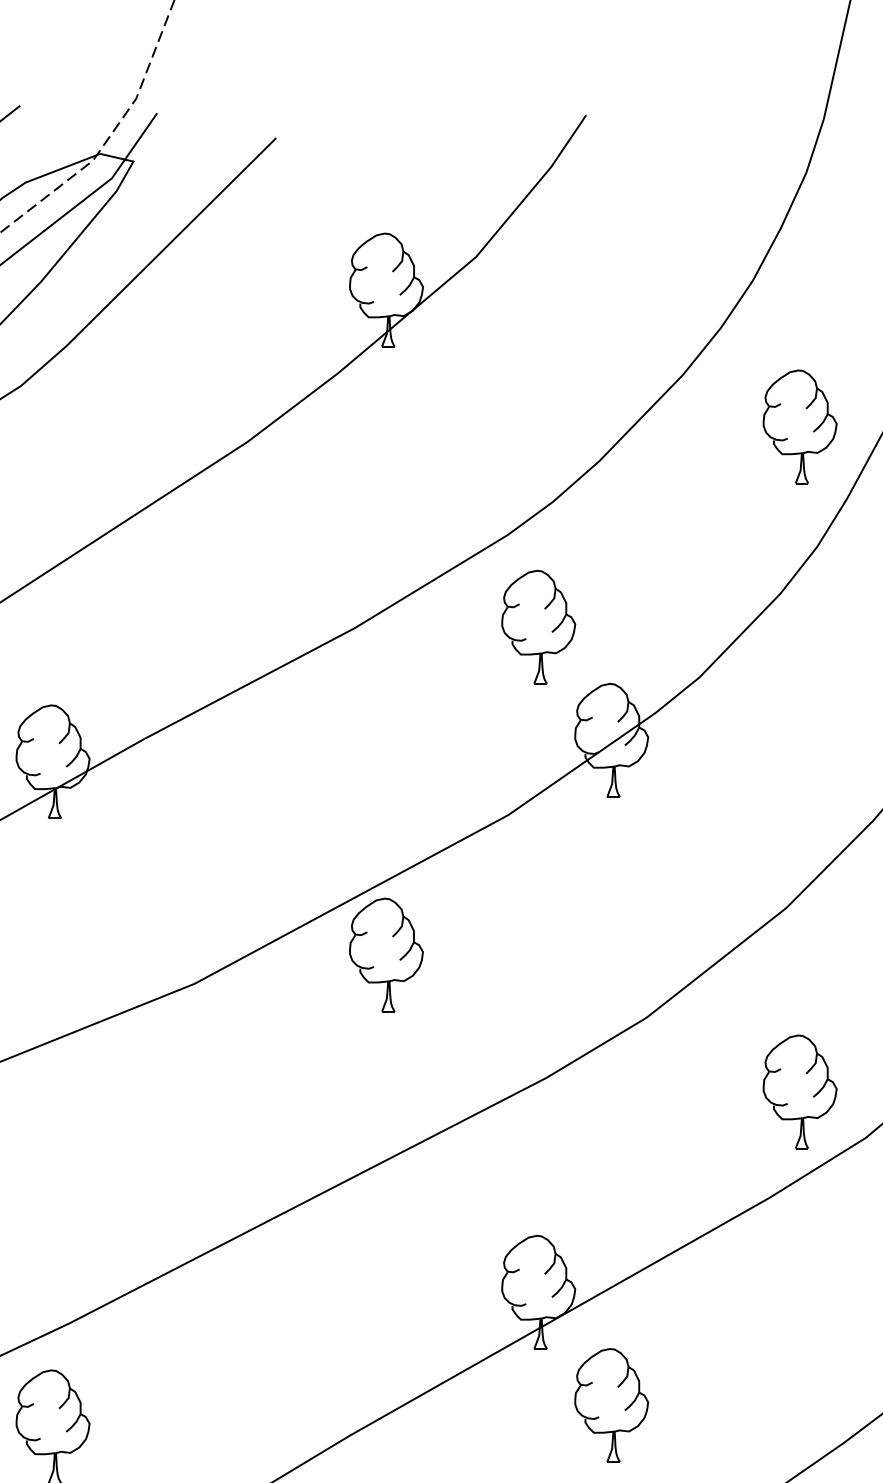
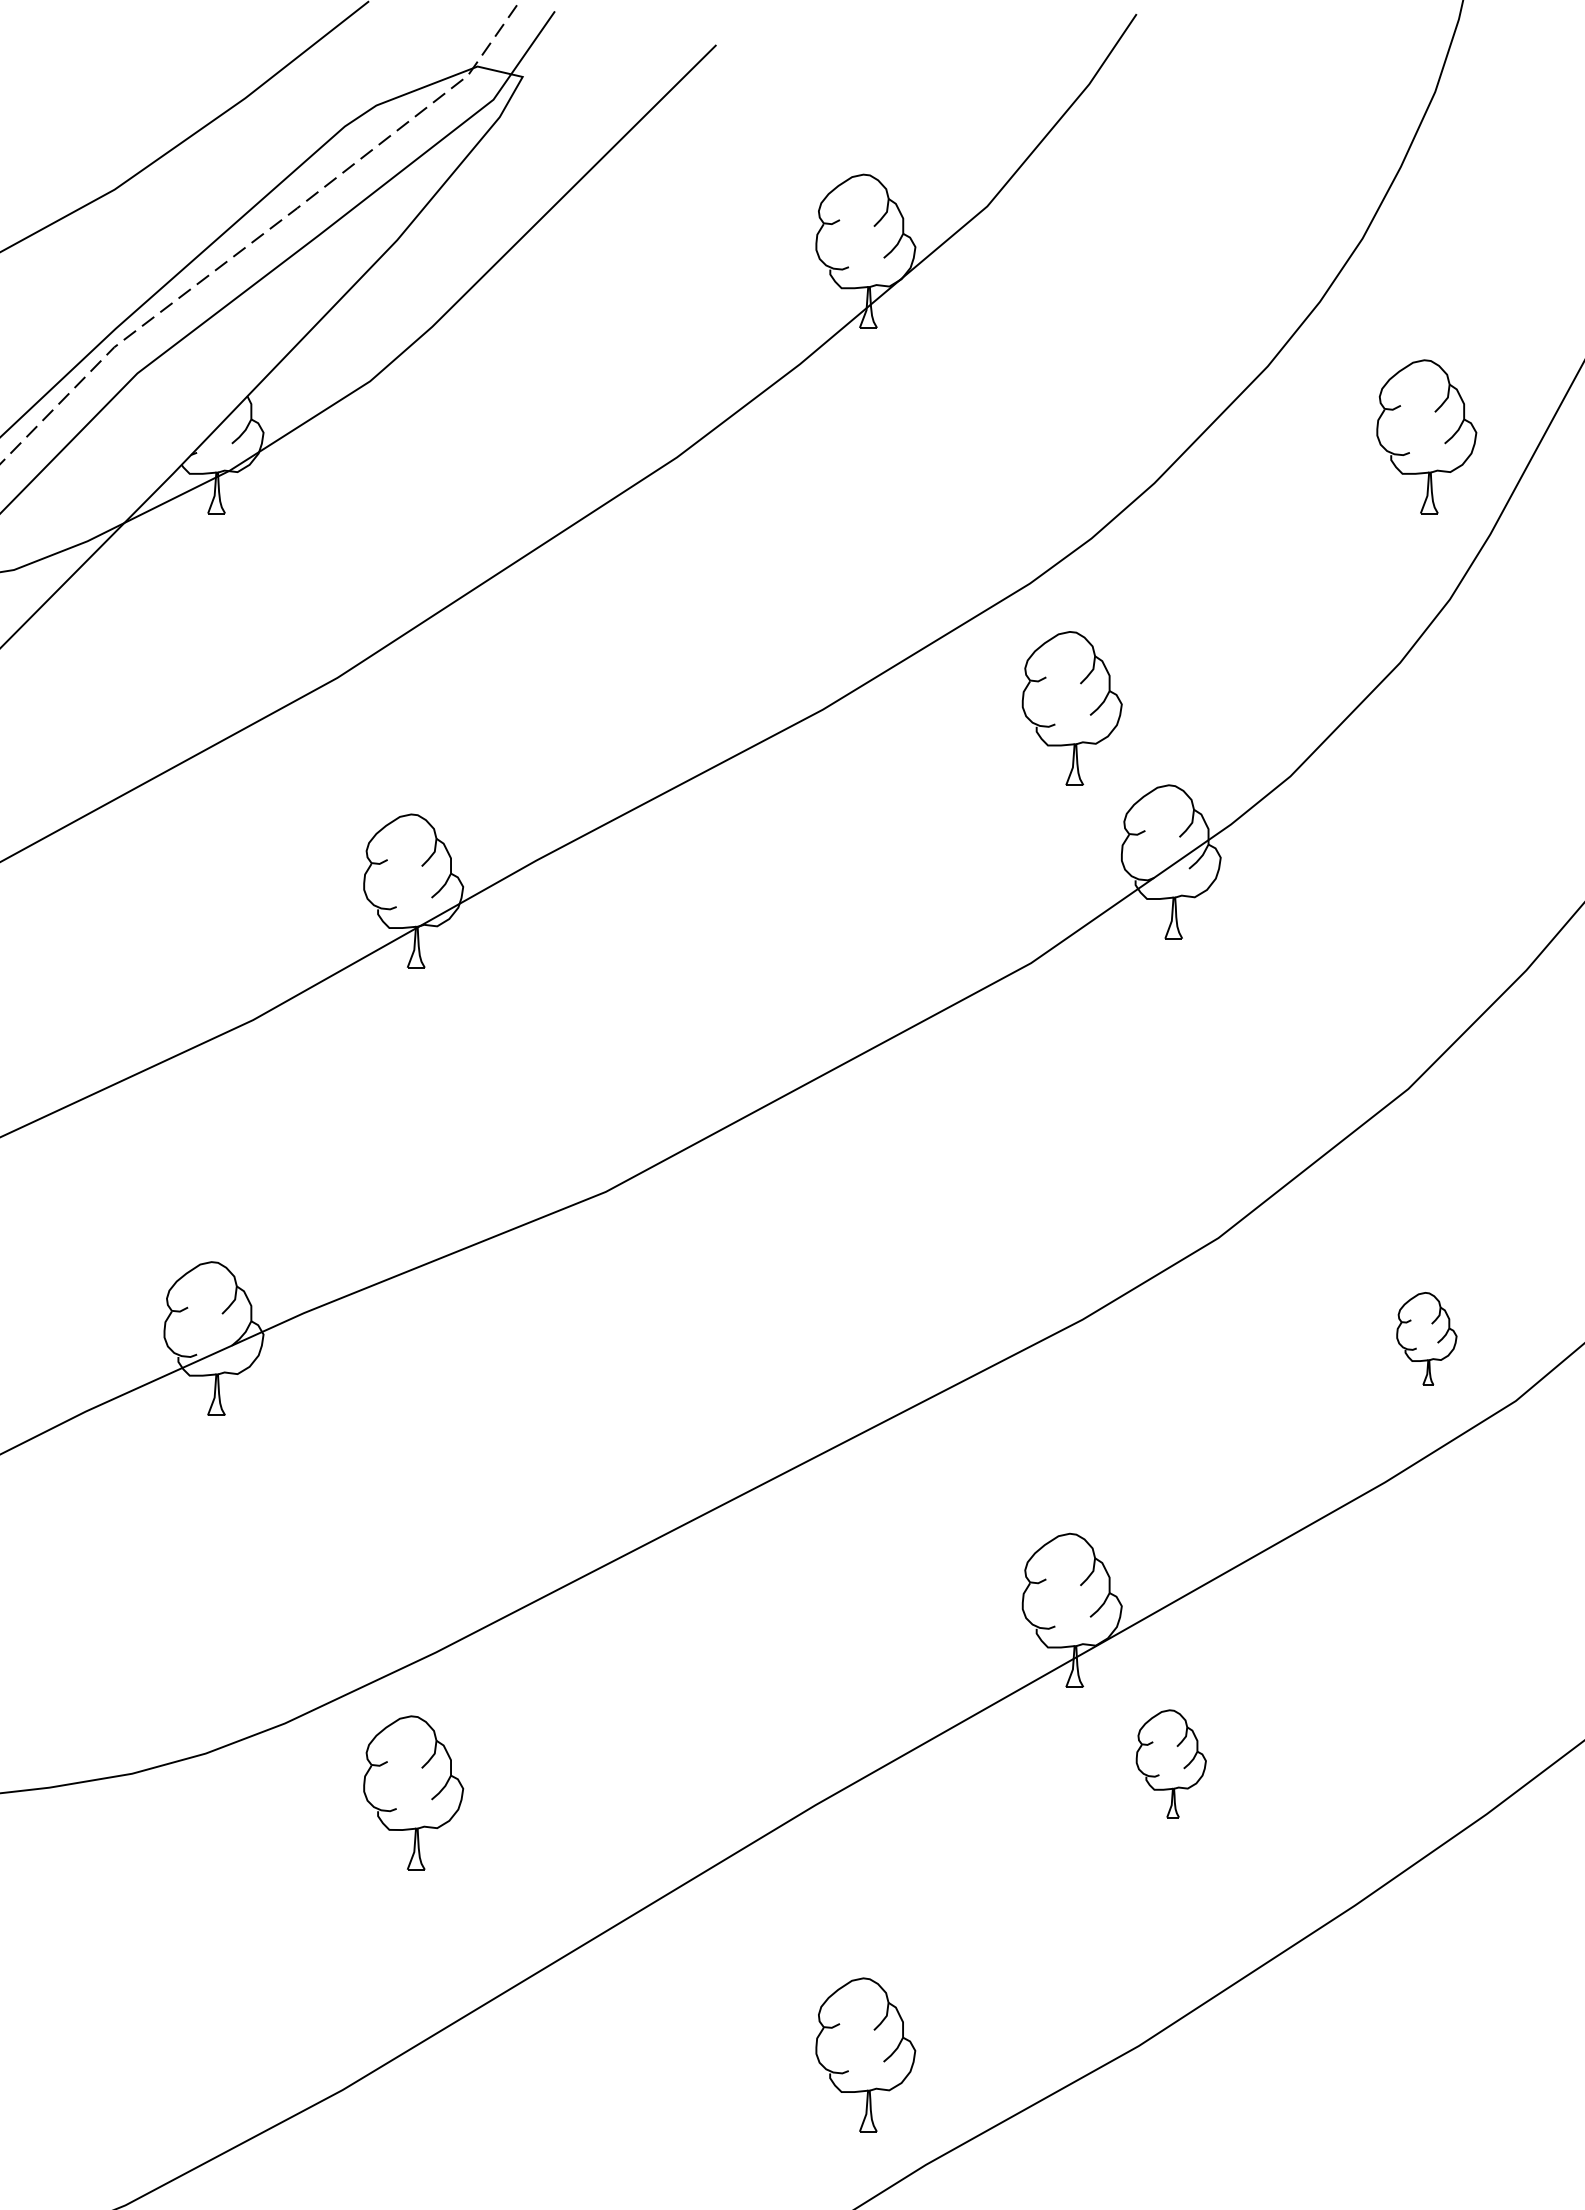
part: (386, 954) -> (865, 1152), removed
part: (799, 1091) -> (1426, 1338), size x0.6
part: (611, 1405) -> (1171, 1763), size x0.7

